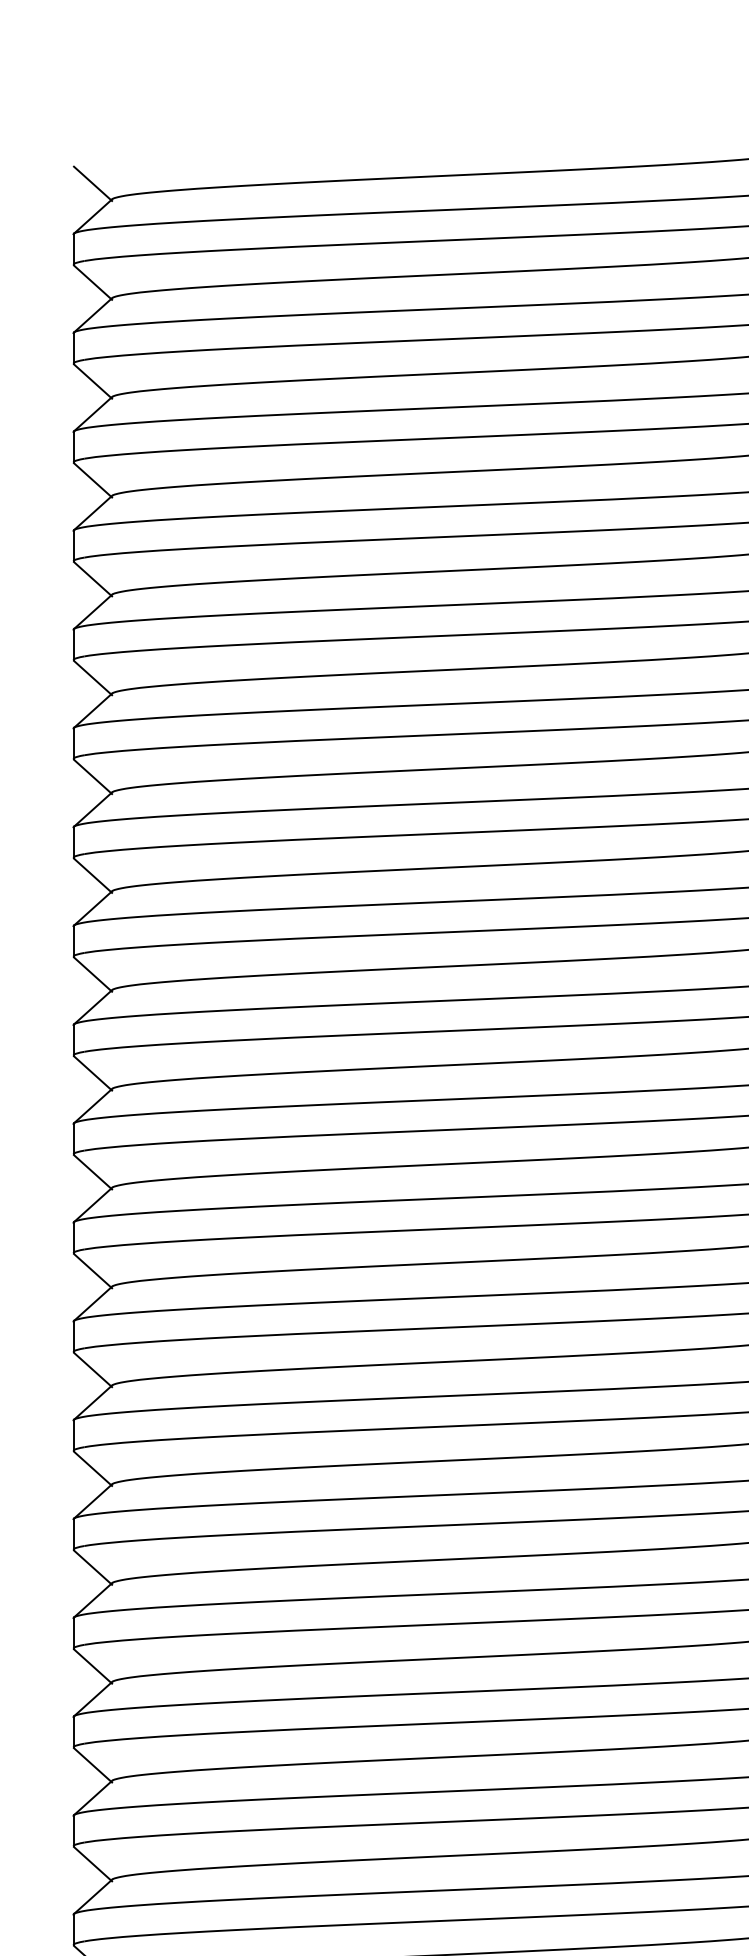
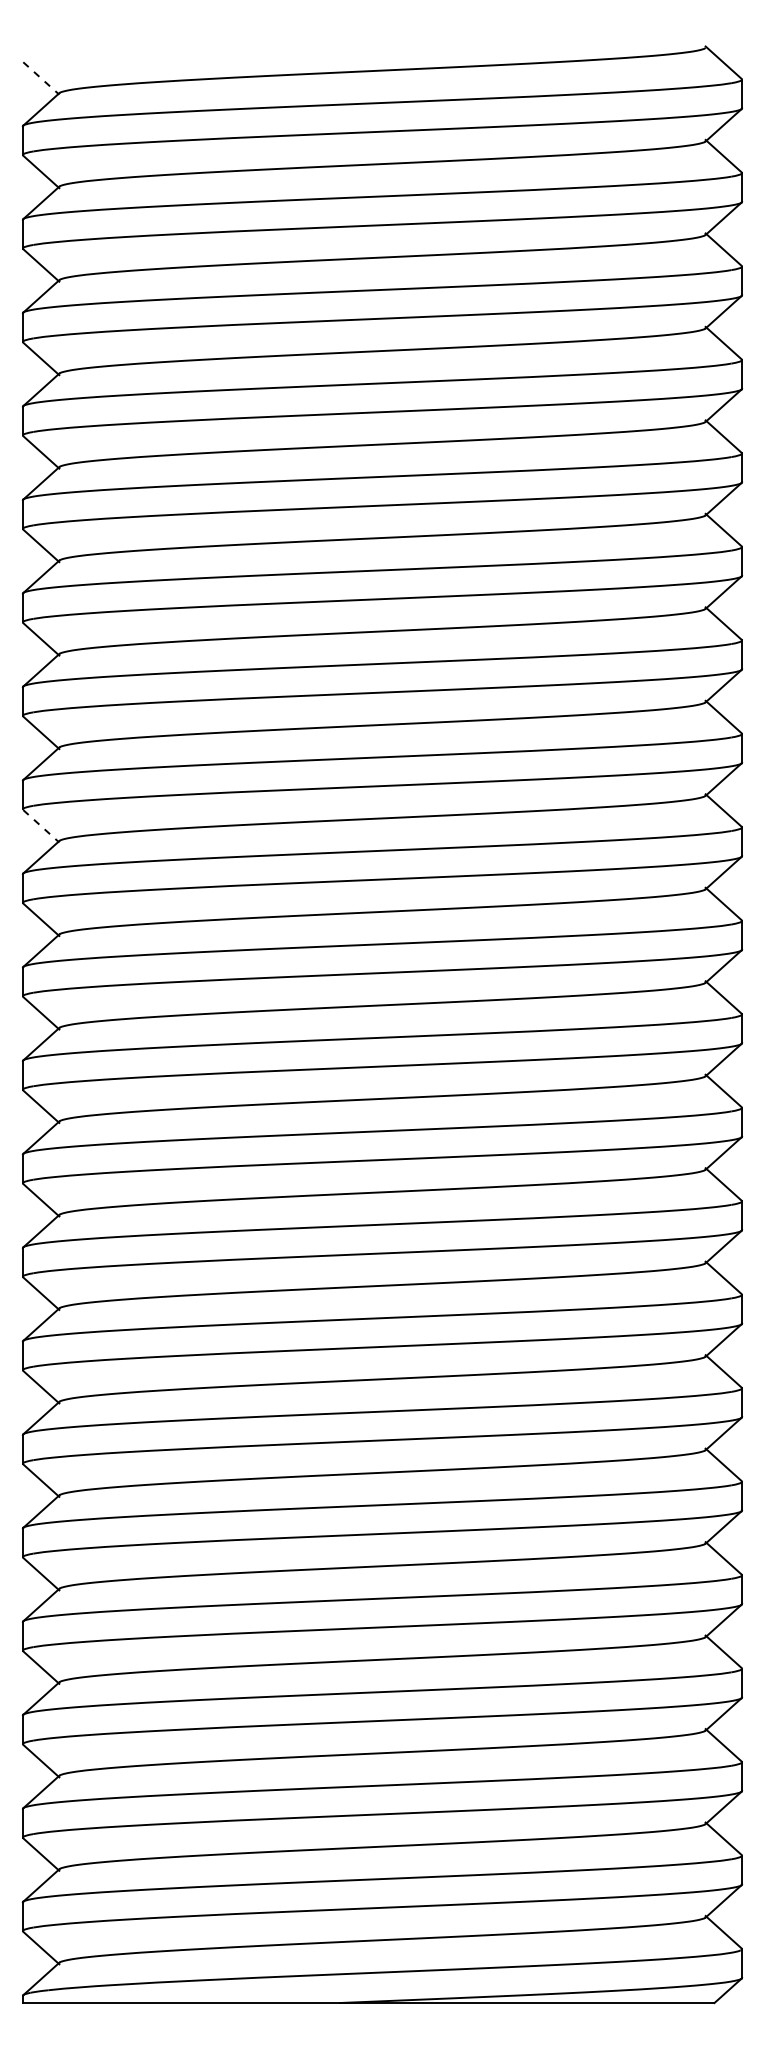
line: (93, 183) -> (41, 78), solid -> dashed
line: (93, 974) -> (41, 826), solid -> dashed

